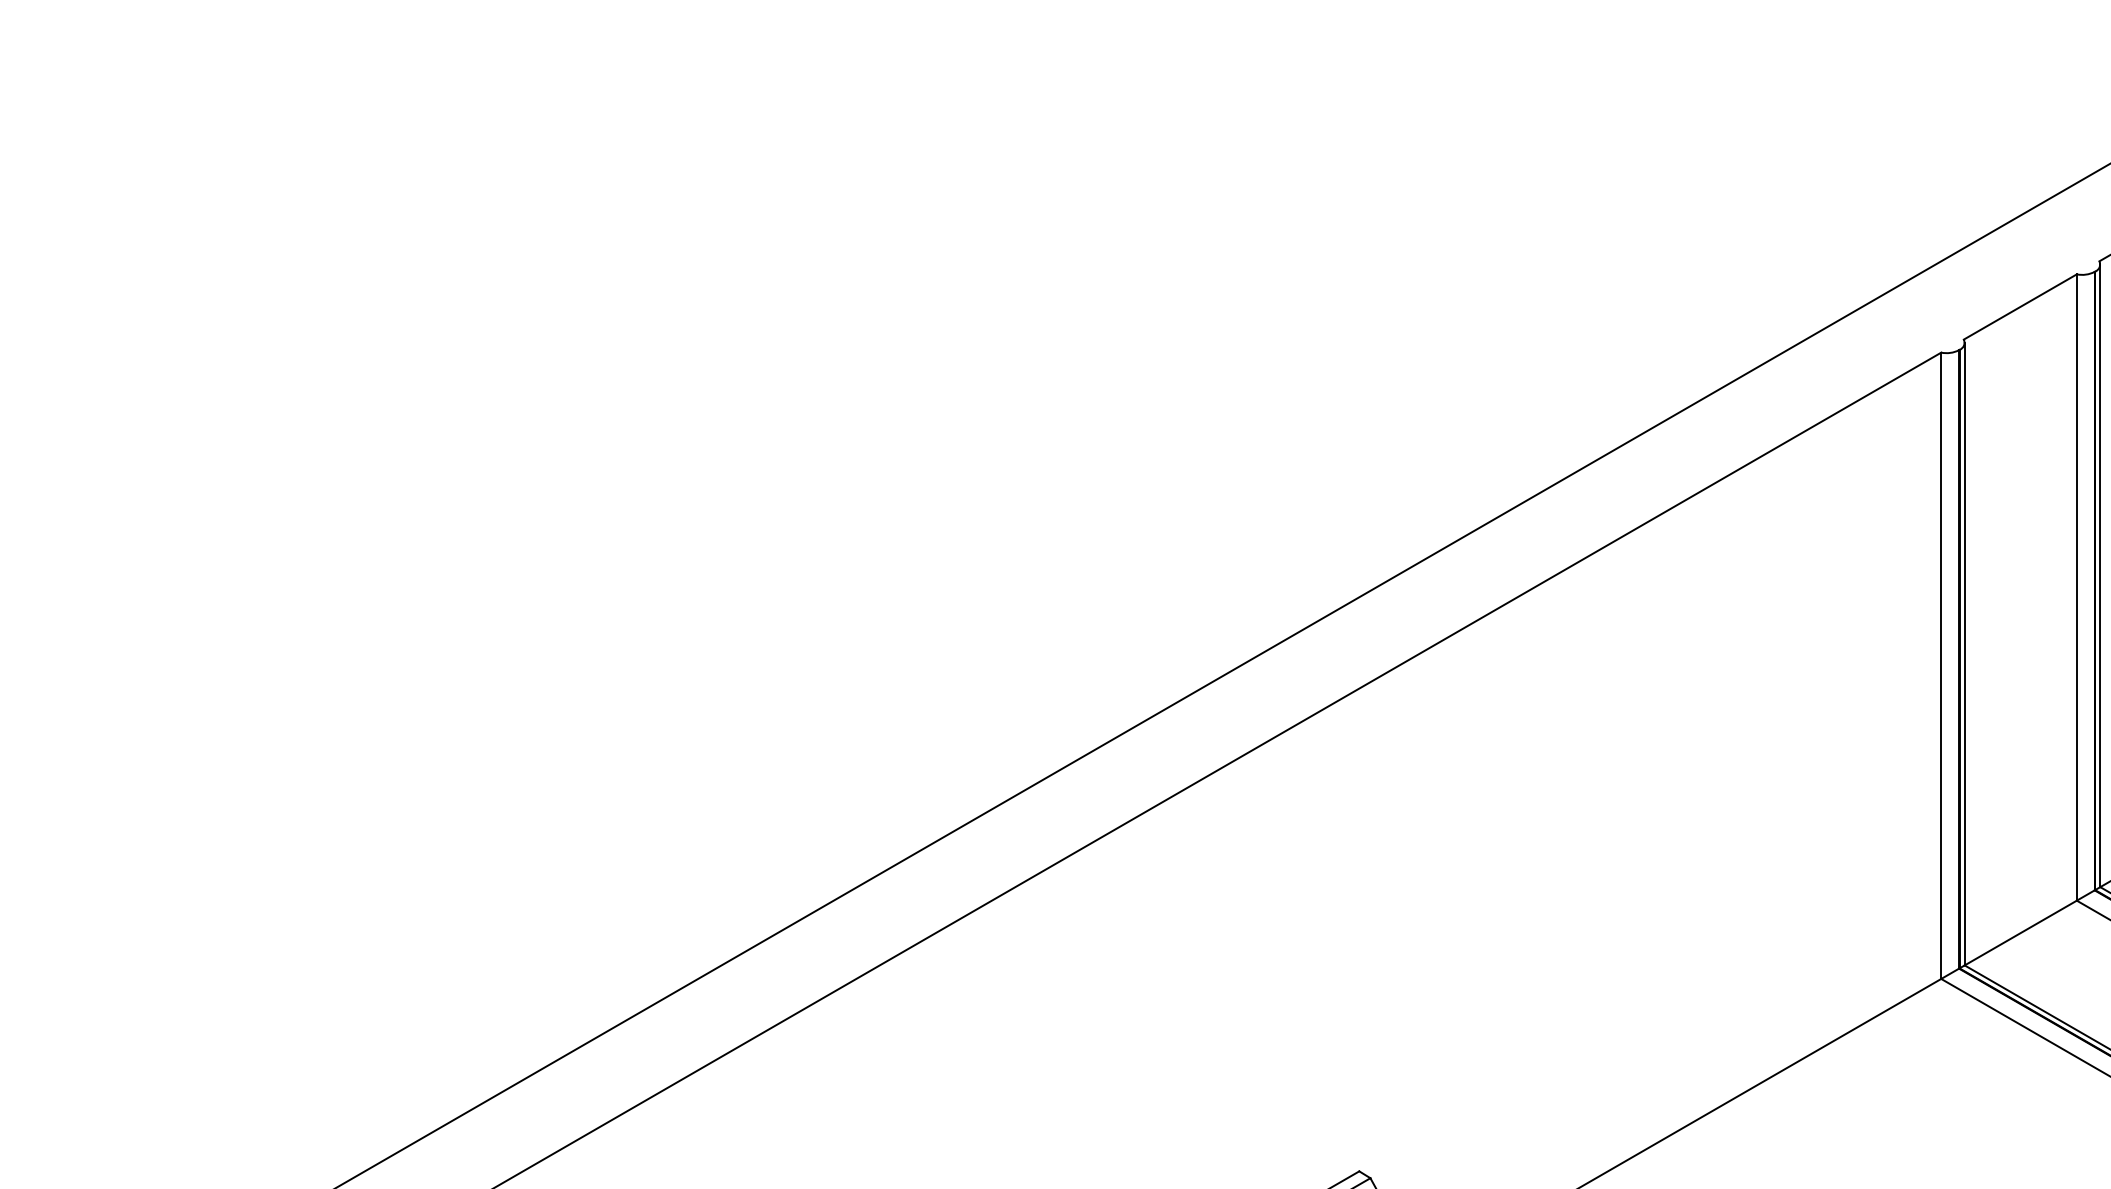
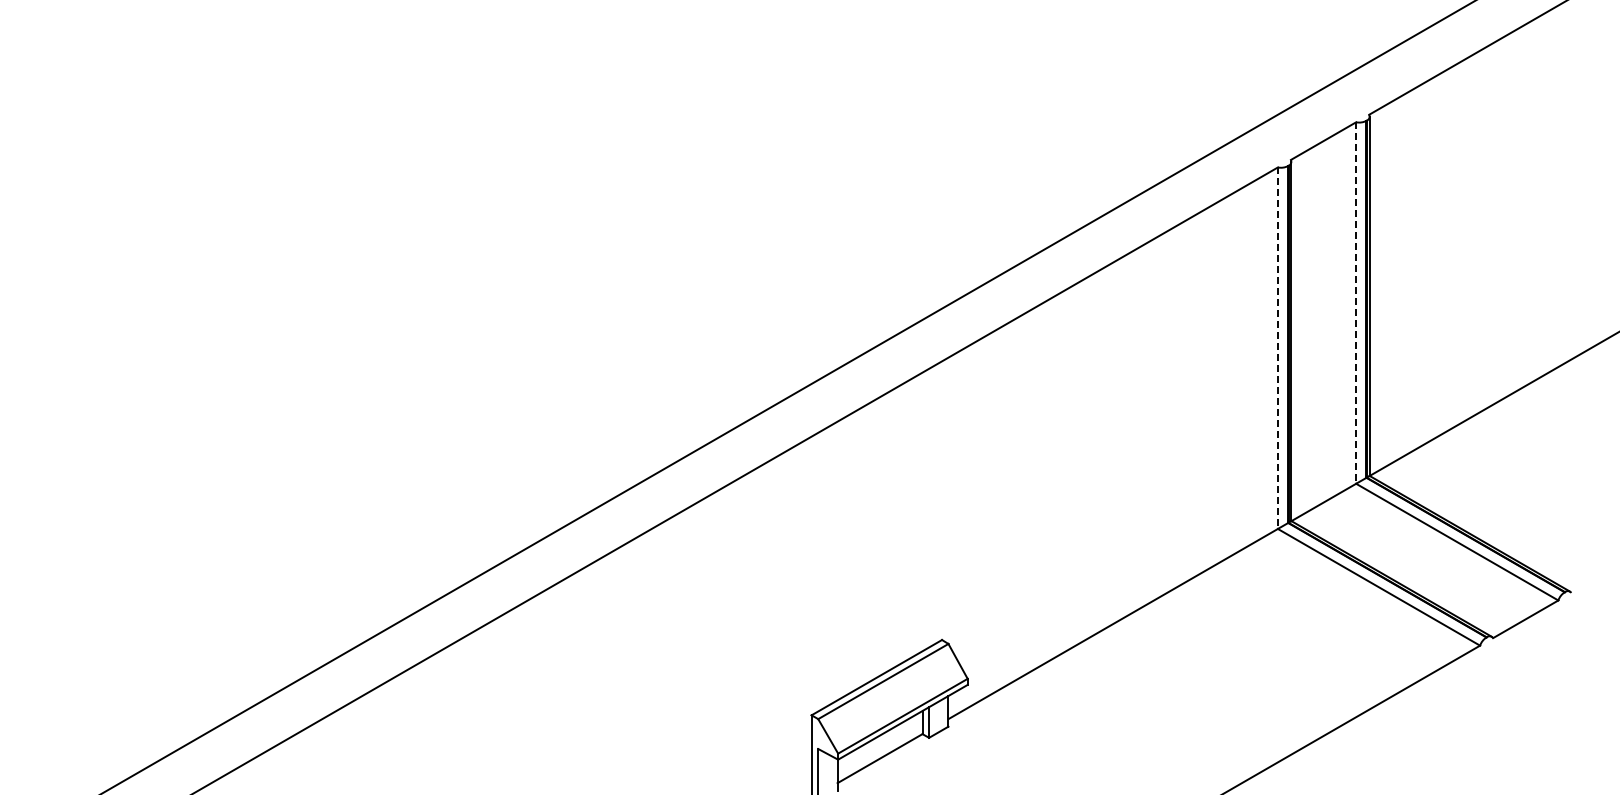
line: (2077, 588) -> (1356, 303), solid -> dashed
line: (1940, 666) -> (1277, 348), solid -> dashed

